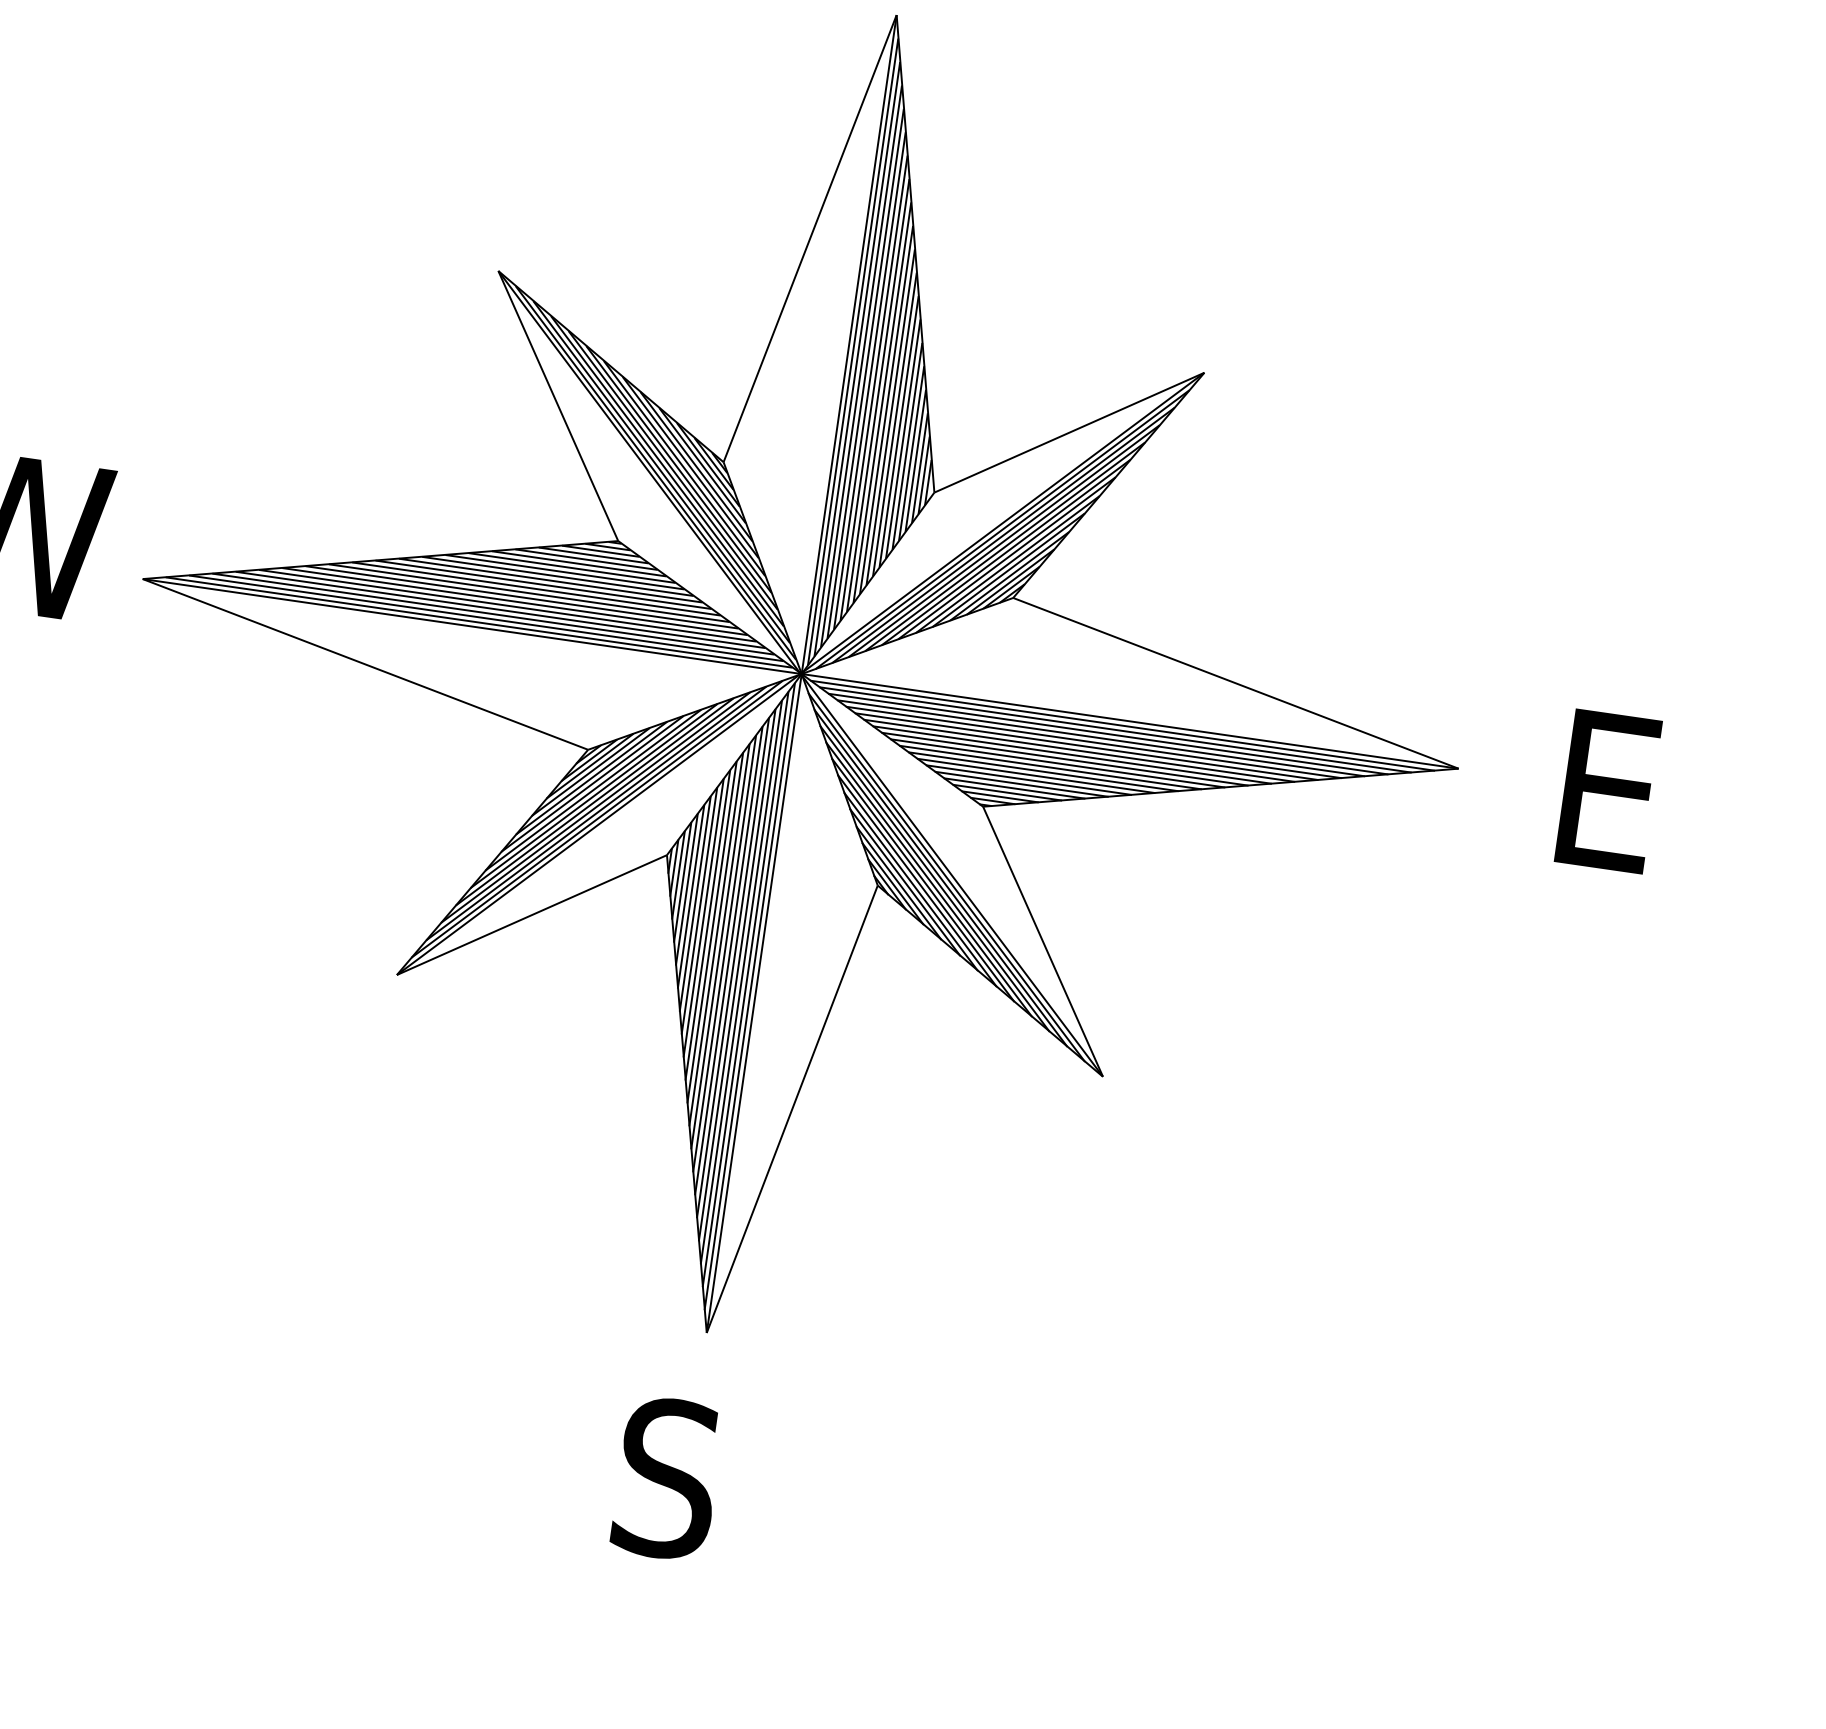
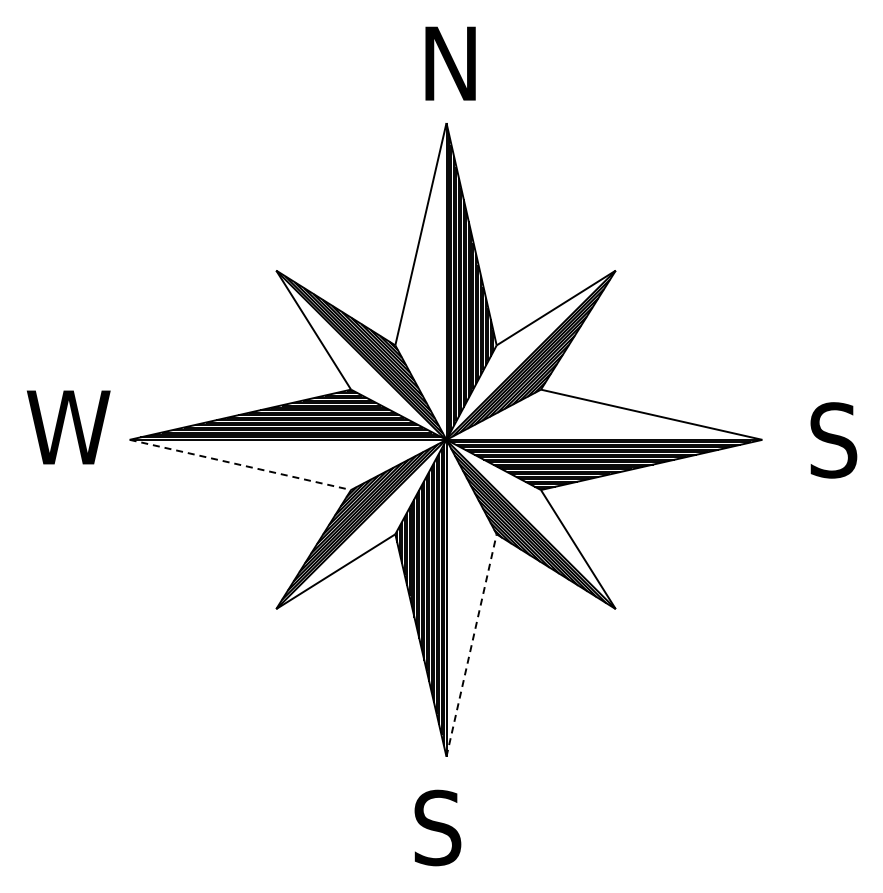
line: (365, 663) -> (240, 464), solid -> dashed
text: (1606, 791) -> (833, 440), E -> S
line: (792, 1109) -> (471, 645), solid -> dashed

